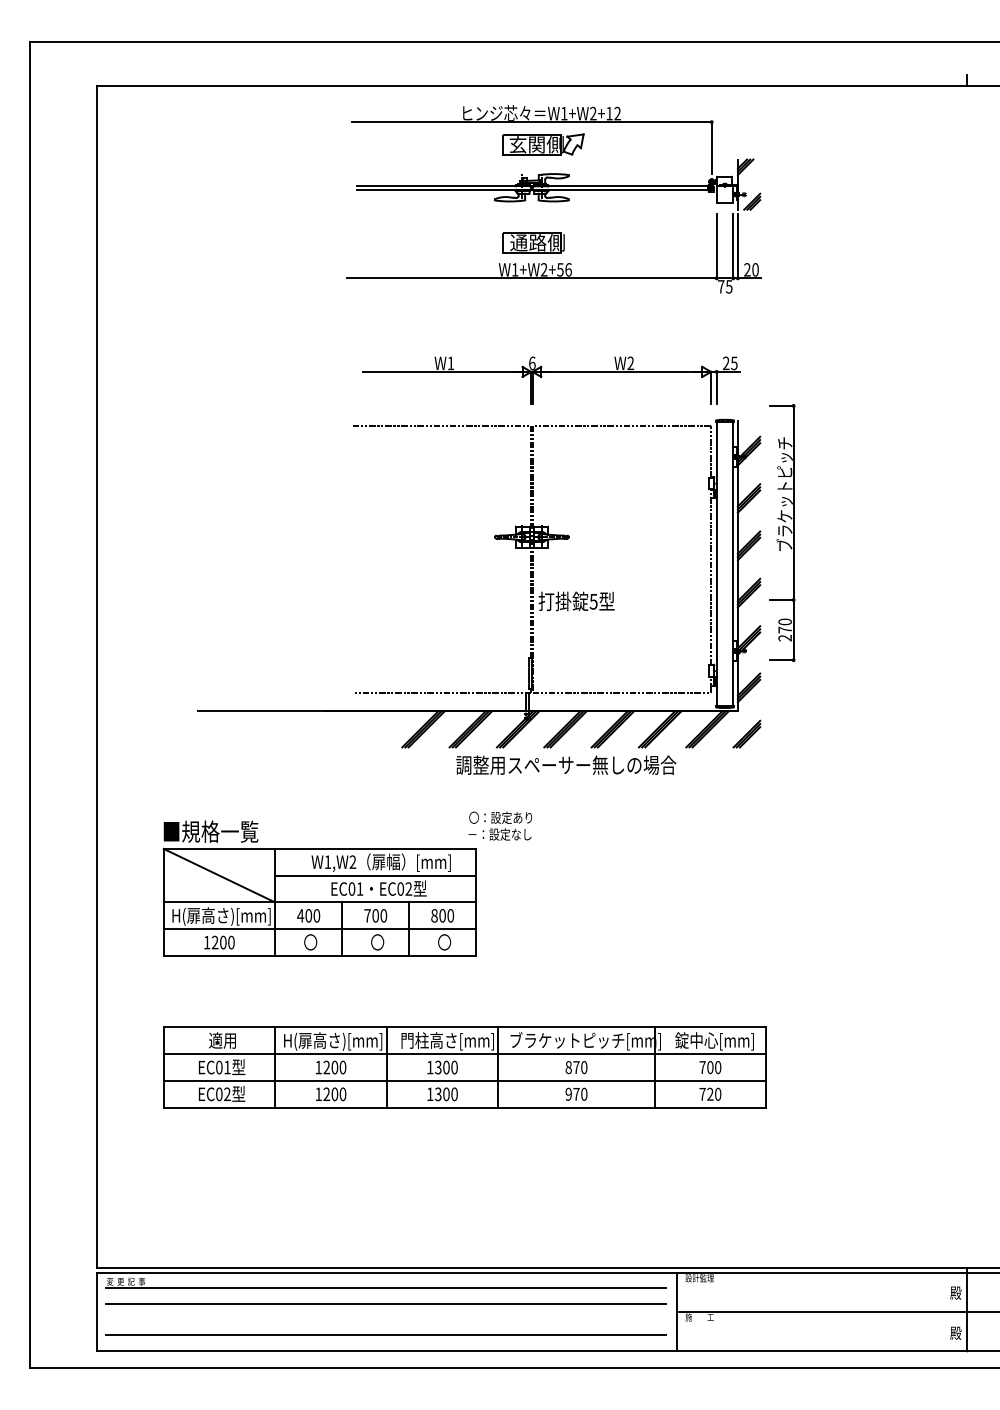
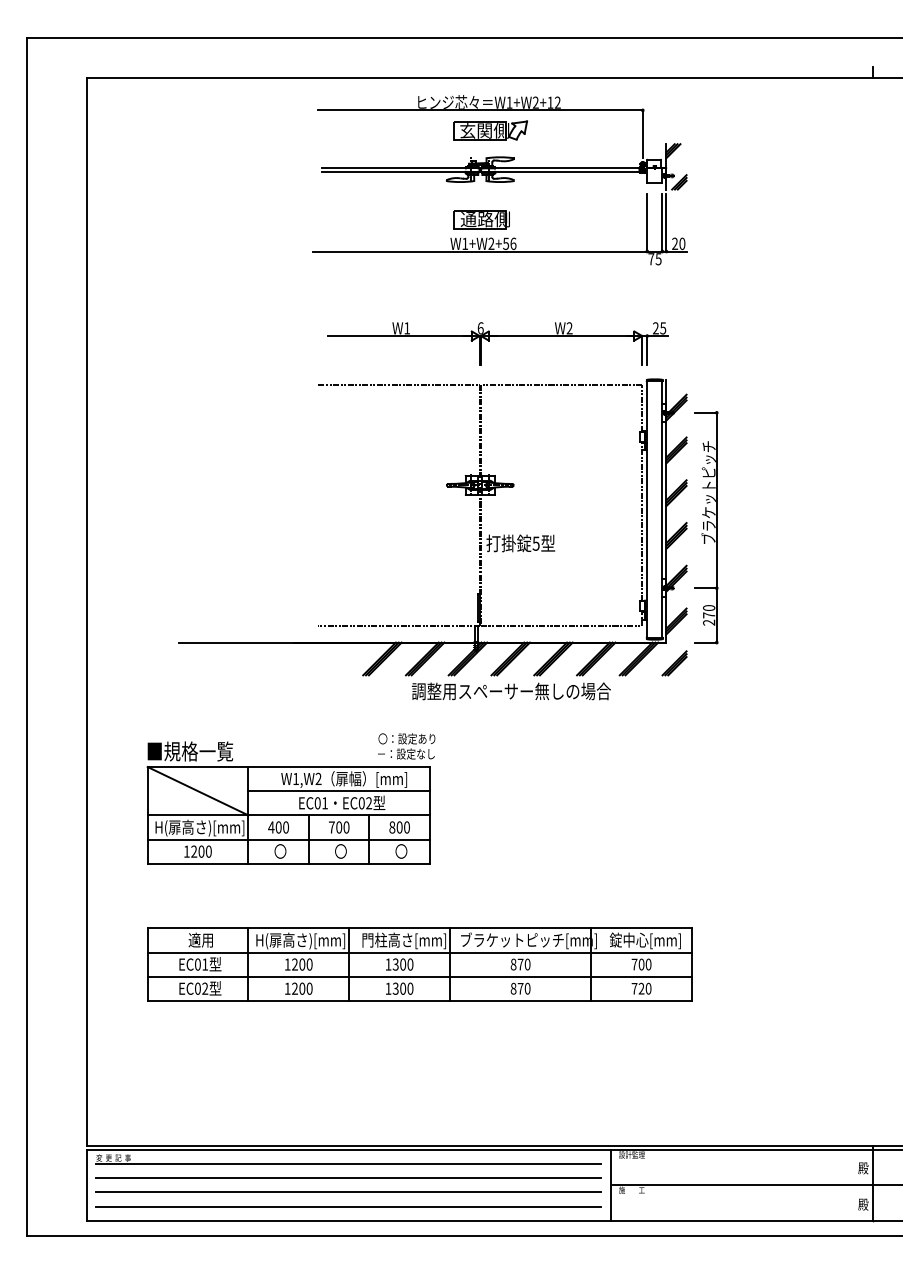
part: (782, 532) -> (706, 527), moved
text: (499, 825) -> (405, 745), moved
text: (568, 1094) -> (513, 988), 970 -> 870
line: (385, 1319) -> (348, 1192), added

